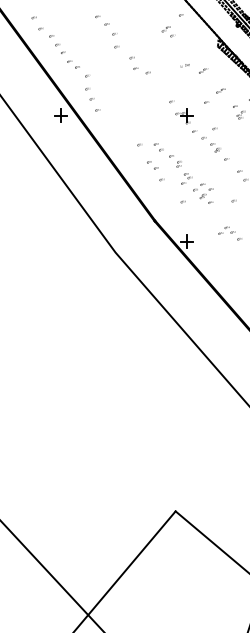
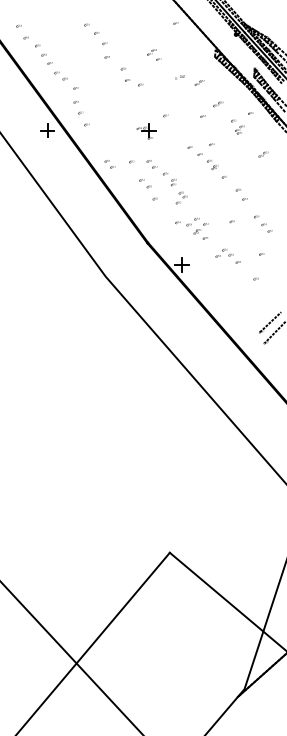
part: (168, 31) -> (154, 54), moved
part: (184, 116) -> (146, 131), moved
part: (119, 147) -> (109, 164), added
part: (203, 193) -> (197, 228), moved

